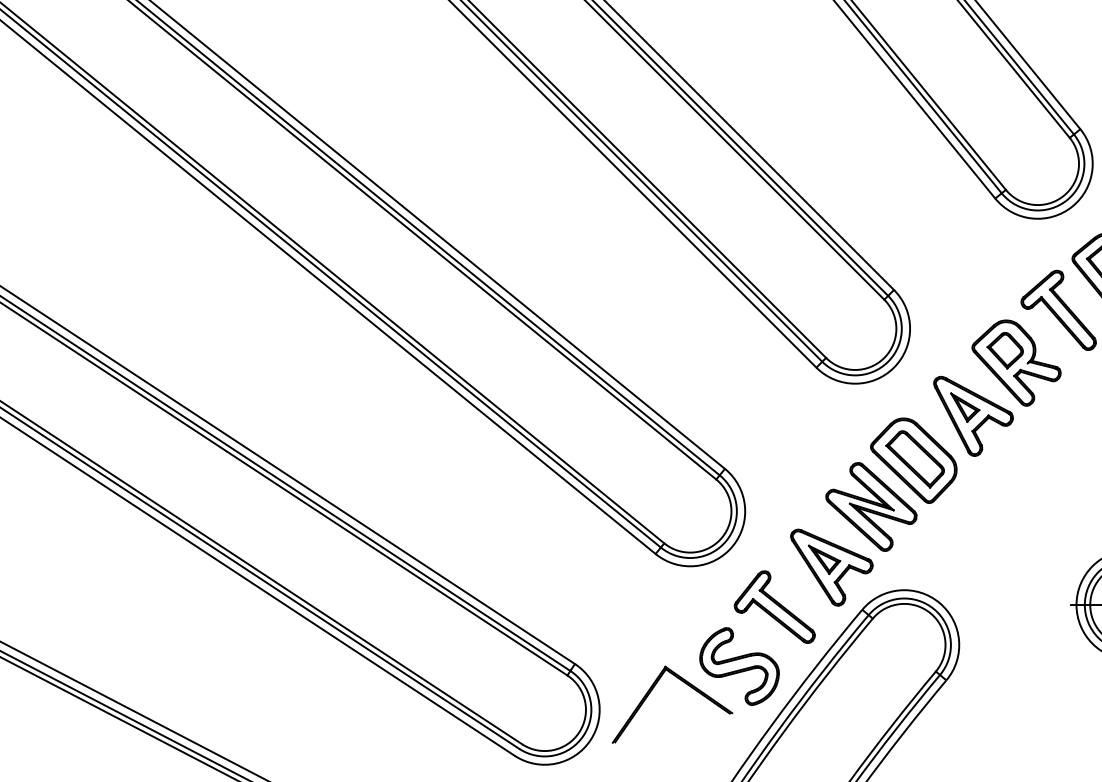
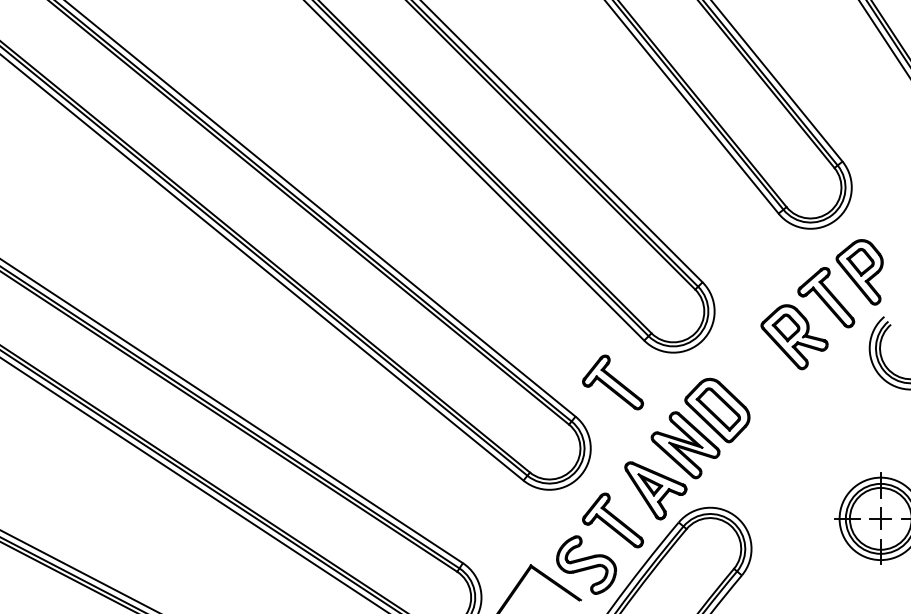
part: (972, 415) -> (761, 376), removed
part: (774, 423) -> (612, 382), added

